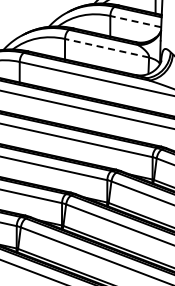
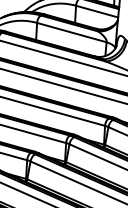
line: (135, 21) -> (96, 11), dashed -> solid
line: (106, 48) -> (71, 32), dashed -> solid

